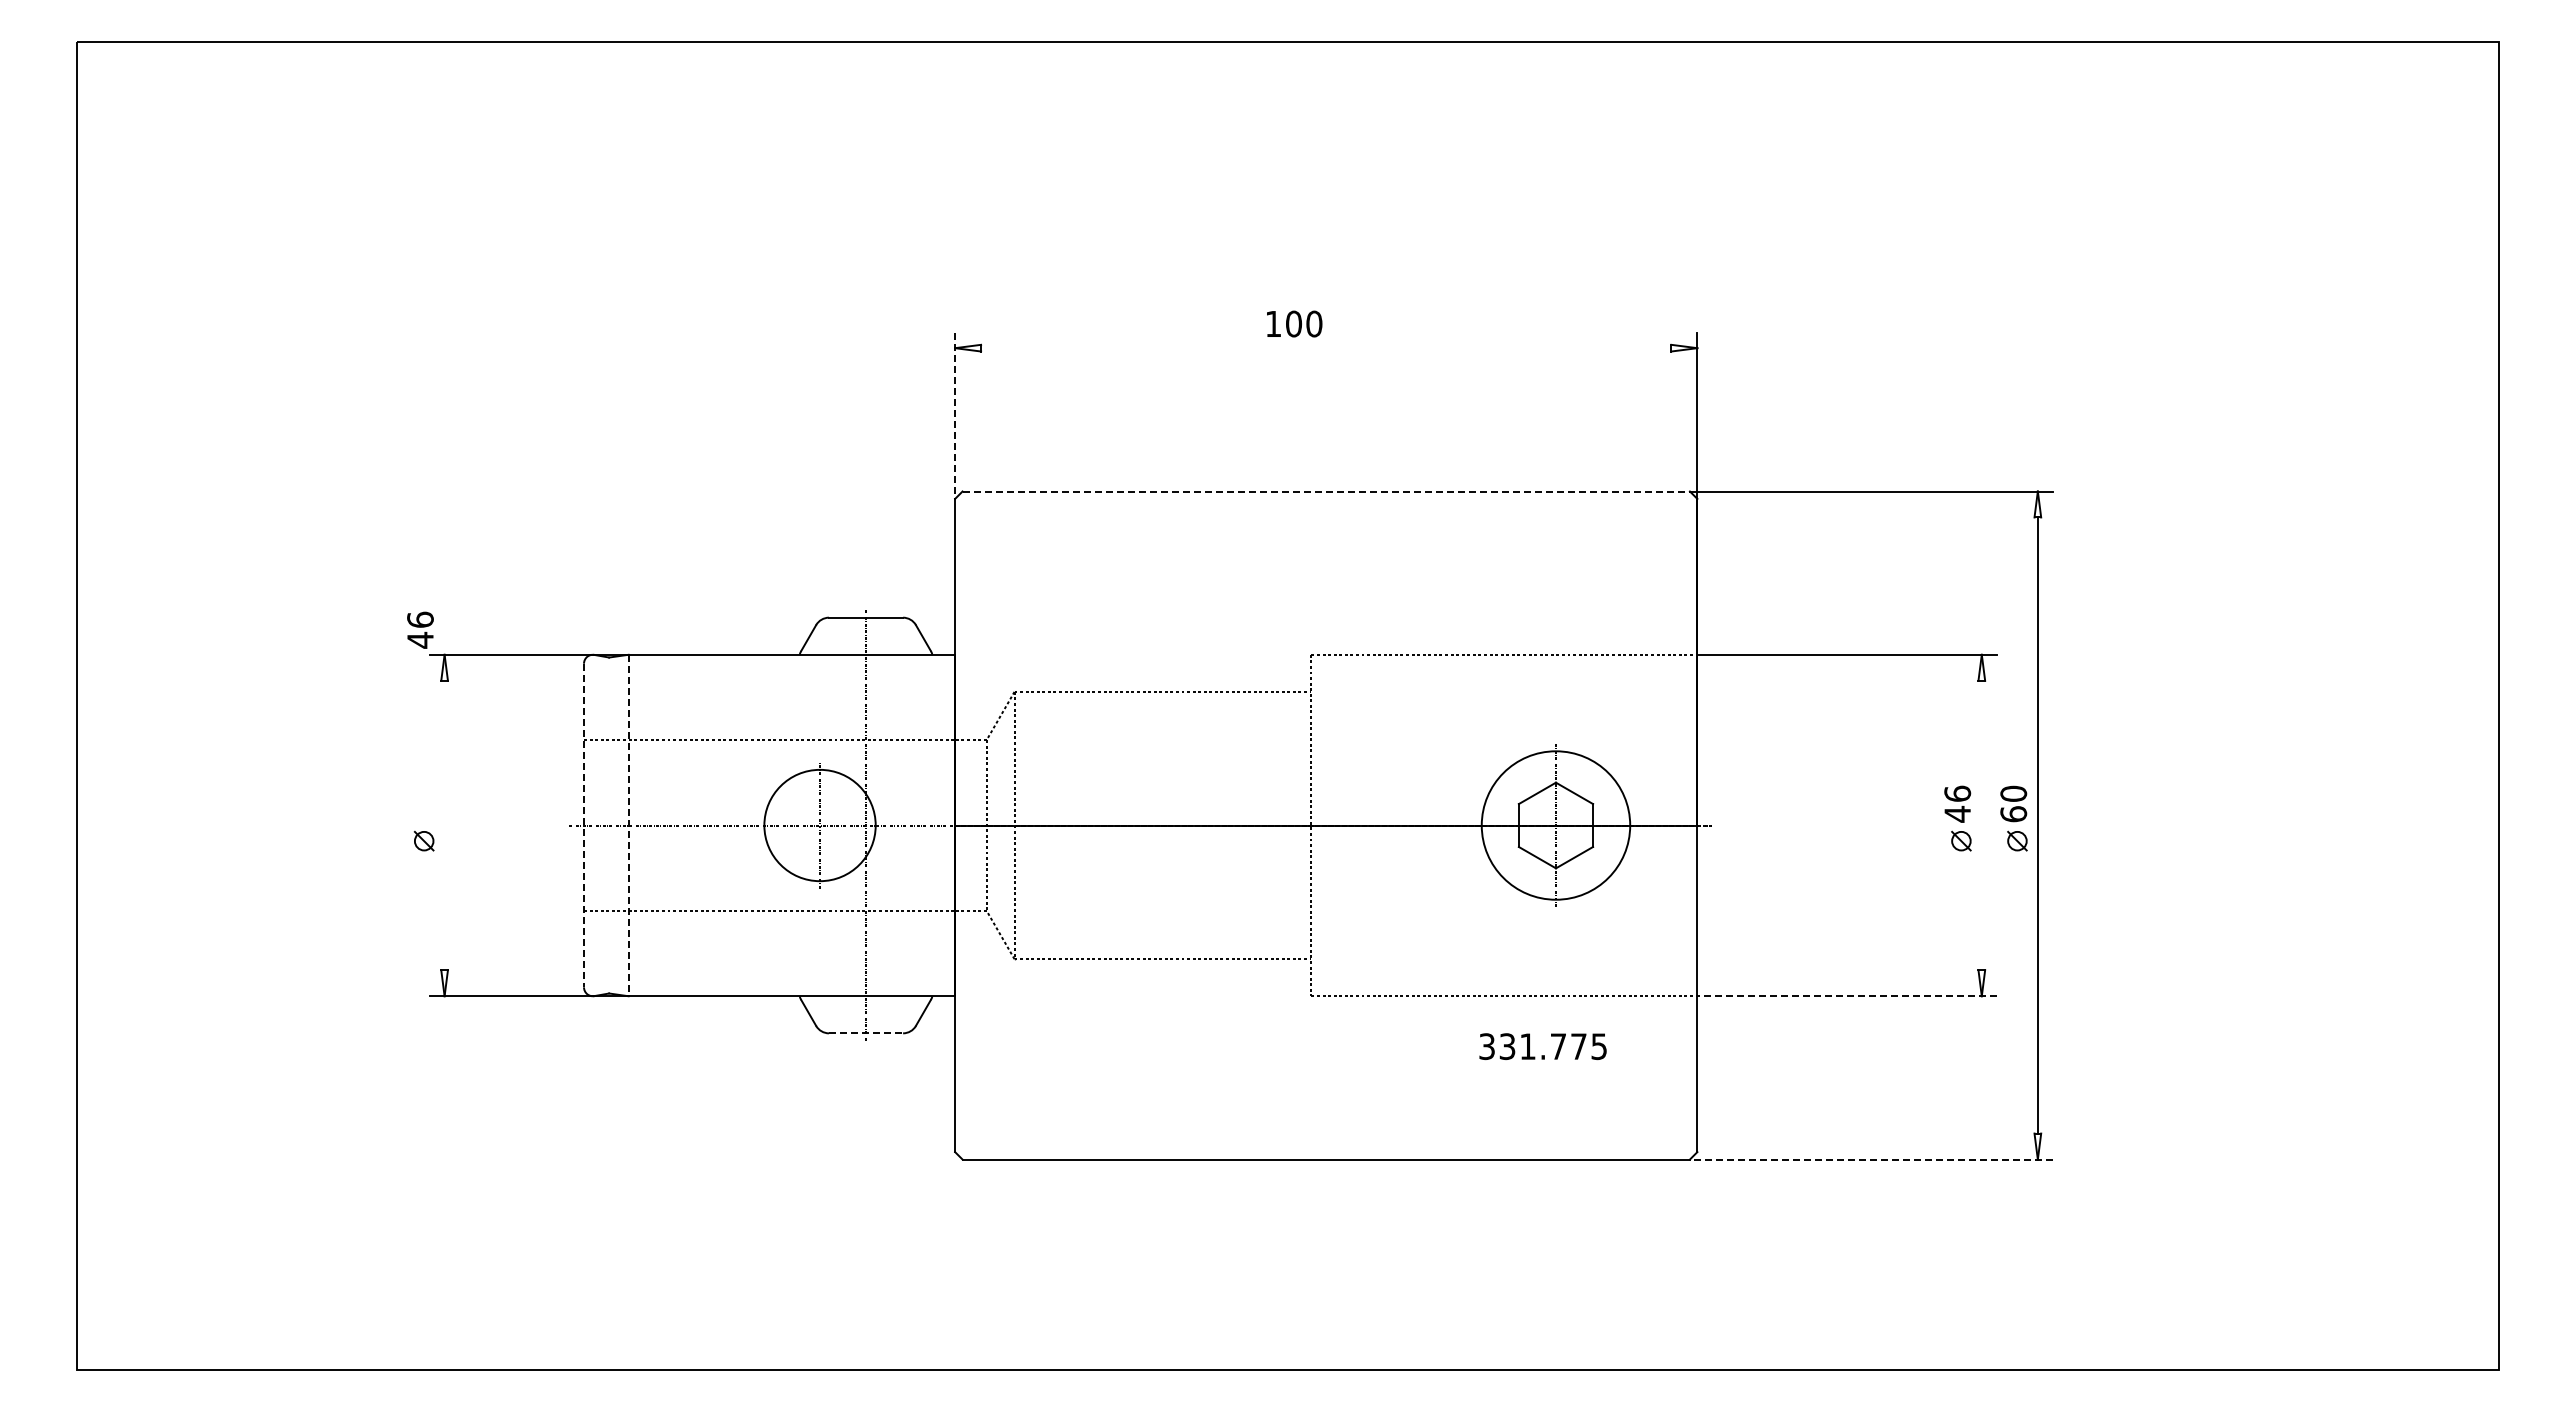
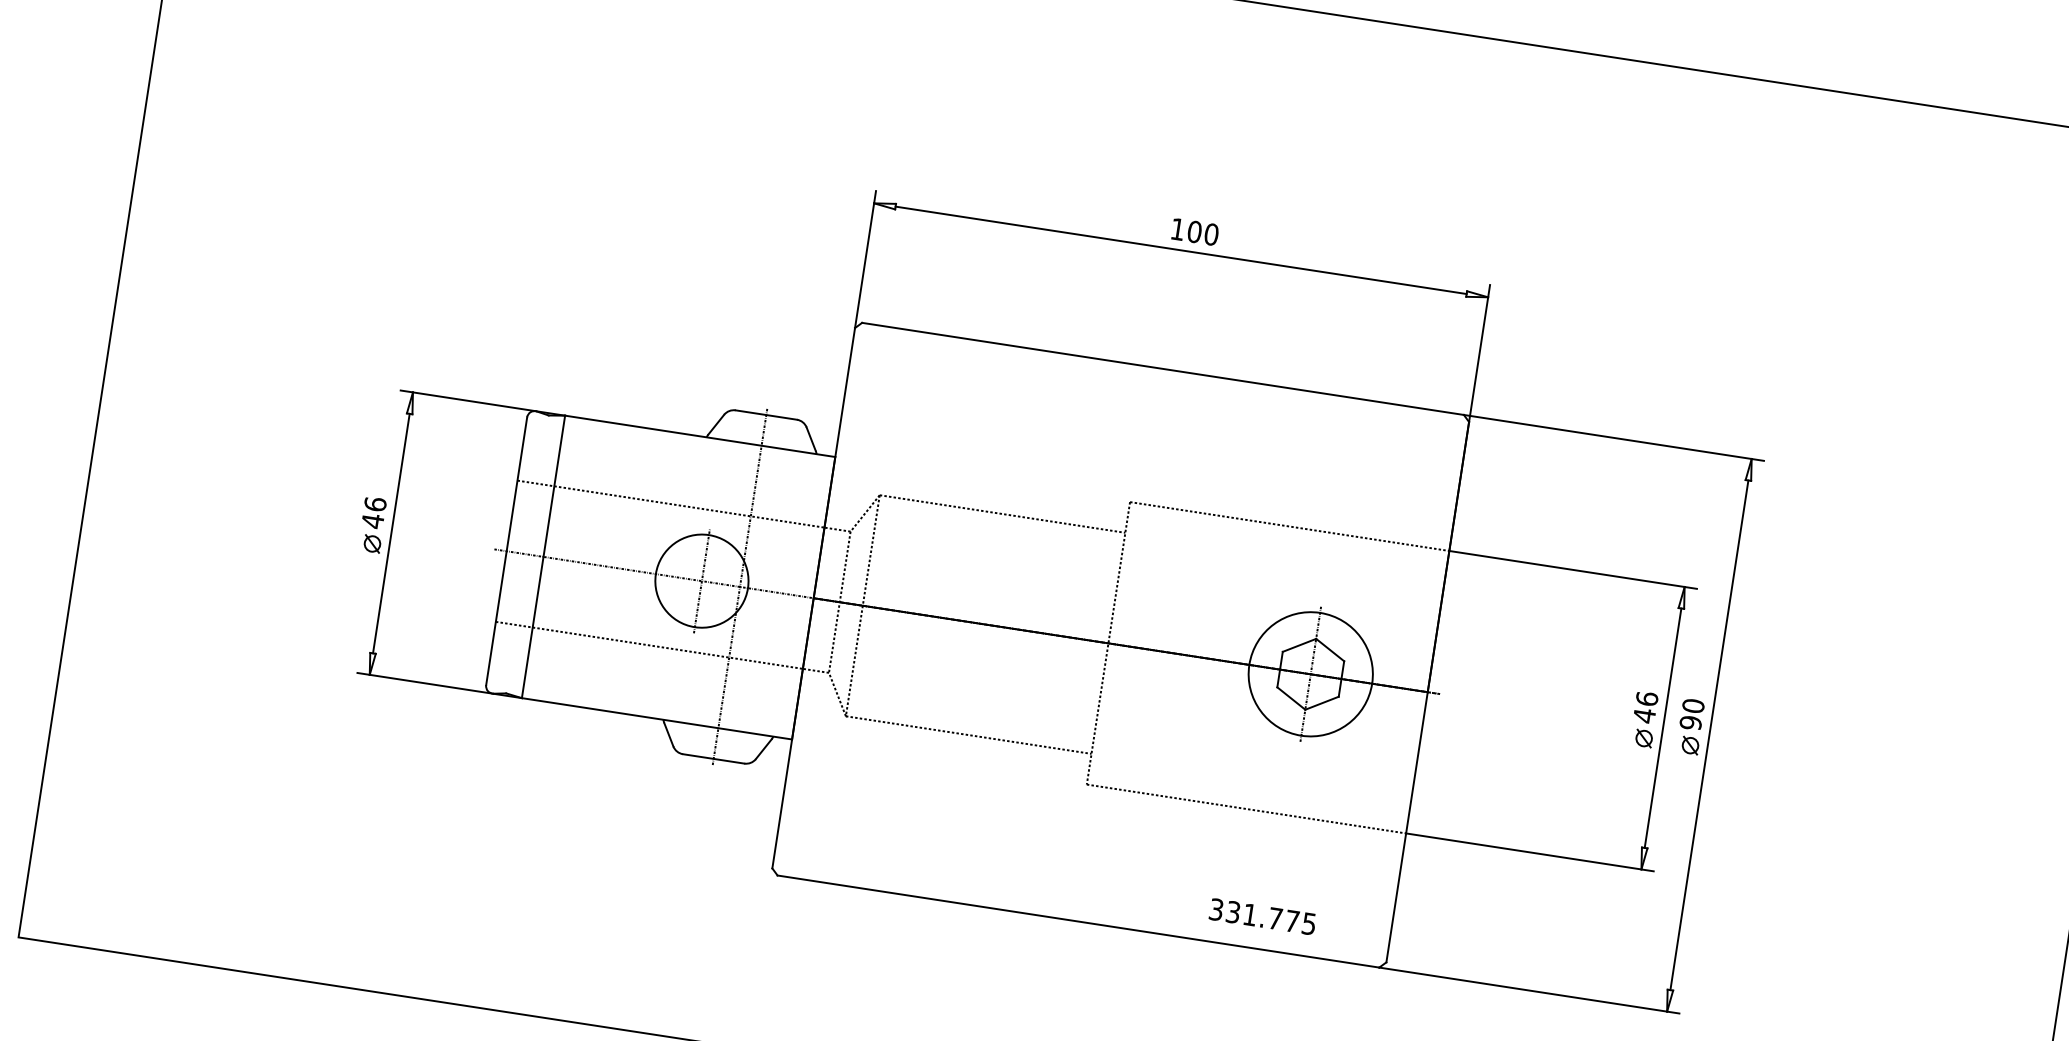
text: (1294, 323) -> (1195, 231), moved
line: (1326, 348) -> (1181, 250), added
line: (955, 416) -> (865, 259), dashed -> solid
line: (1326, 491) -> (1163, 368), dashed -> solid
text: (420, 629) -> (374, 512), moved
text: (2013, 814) -> (1690, 723), 60 -> 90
line: (444, 825) -> (391, 533), added
line: (584, 825) -> (507, 551), dashed -> solid
line: (628, 825) -> (543, 556), dashed -> solid
line: (1981, 825) -> (1662, 728), added
line: (1847, 996) -> (1530, 852), dashed -> solid
line: (866, 1033) -> (714, 759), dashed -> solid
text: (1542, 1046) -> (1262, 916), moved
line: (1870, 1159) -> (1528, 990), dashed -> solid

